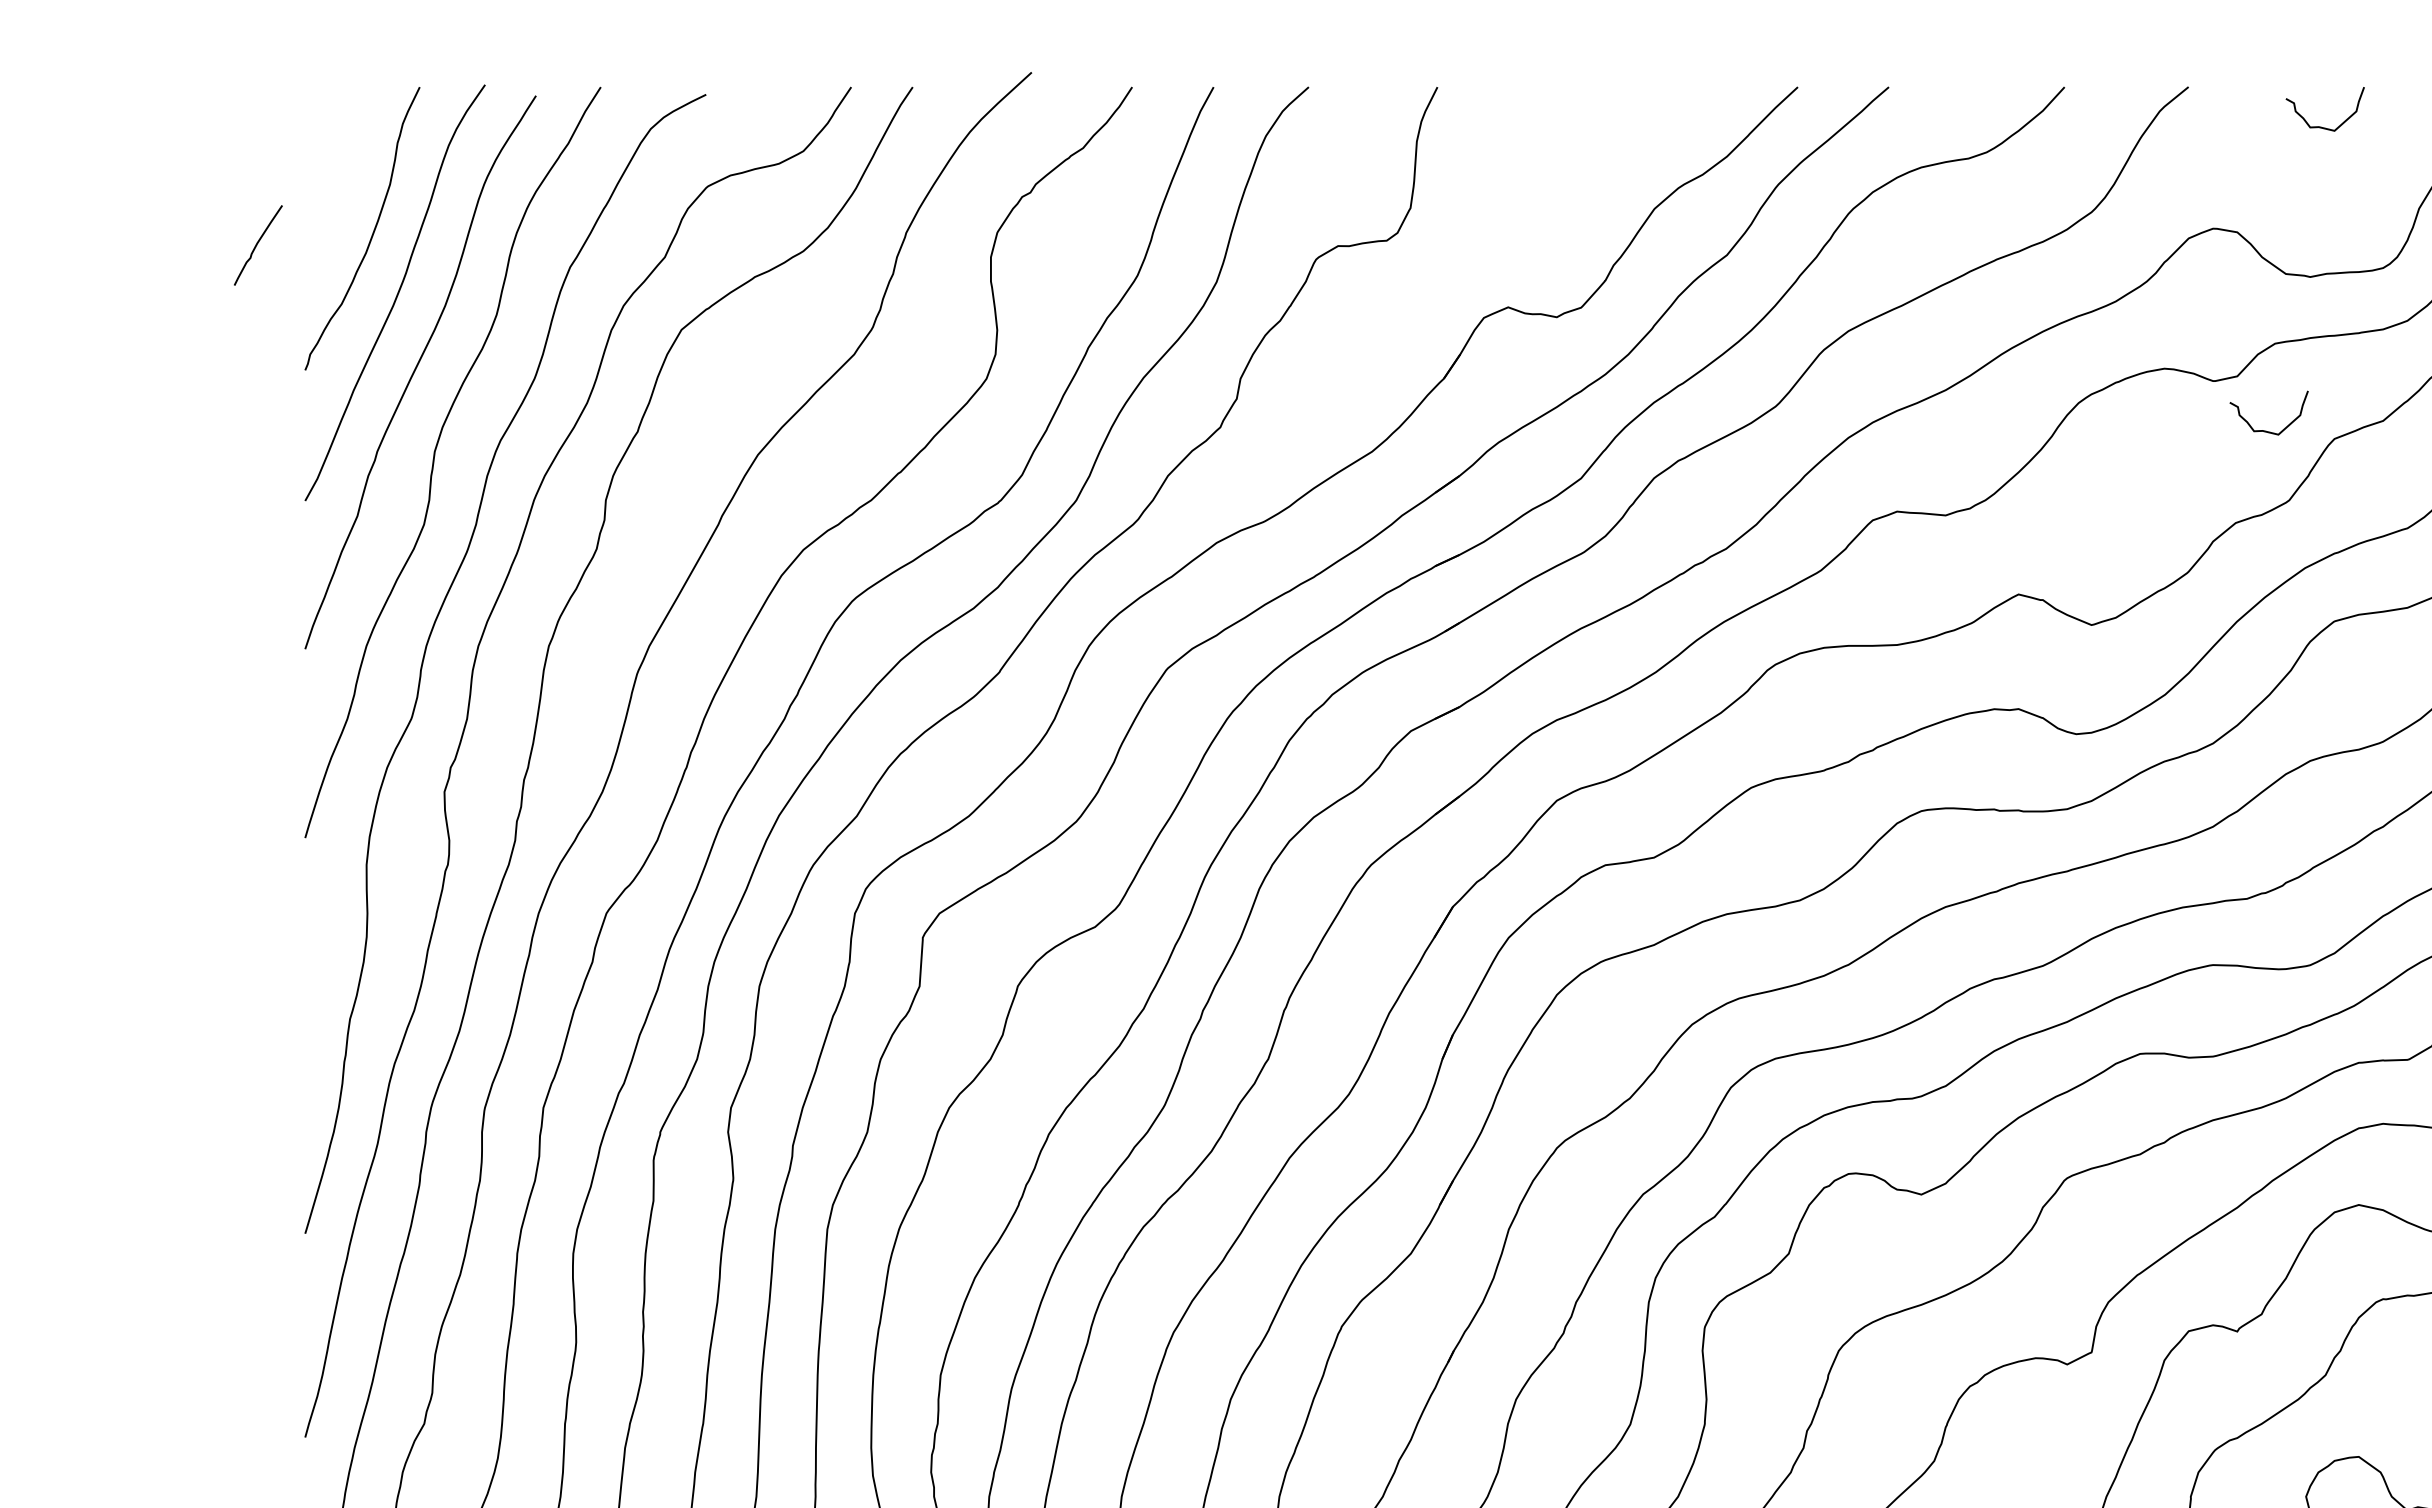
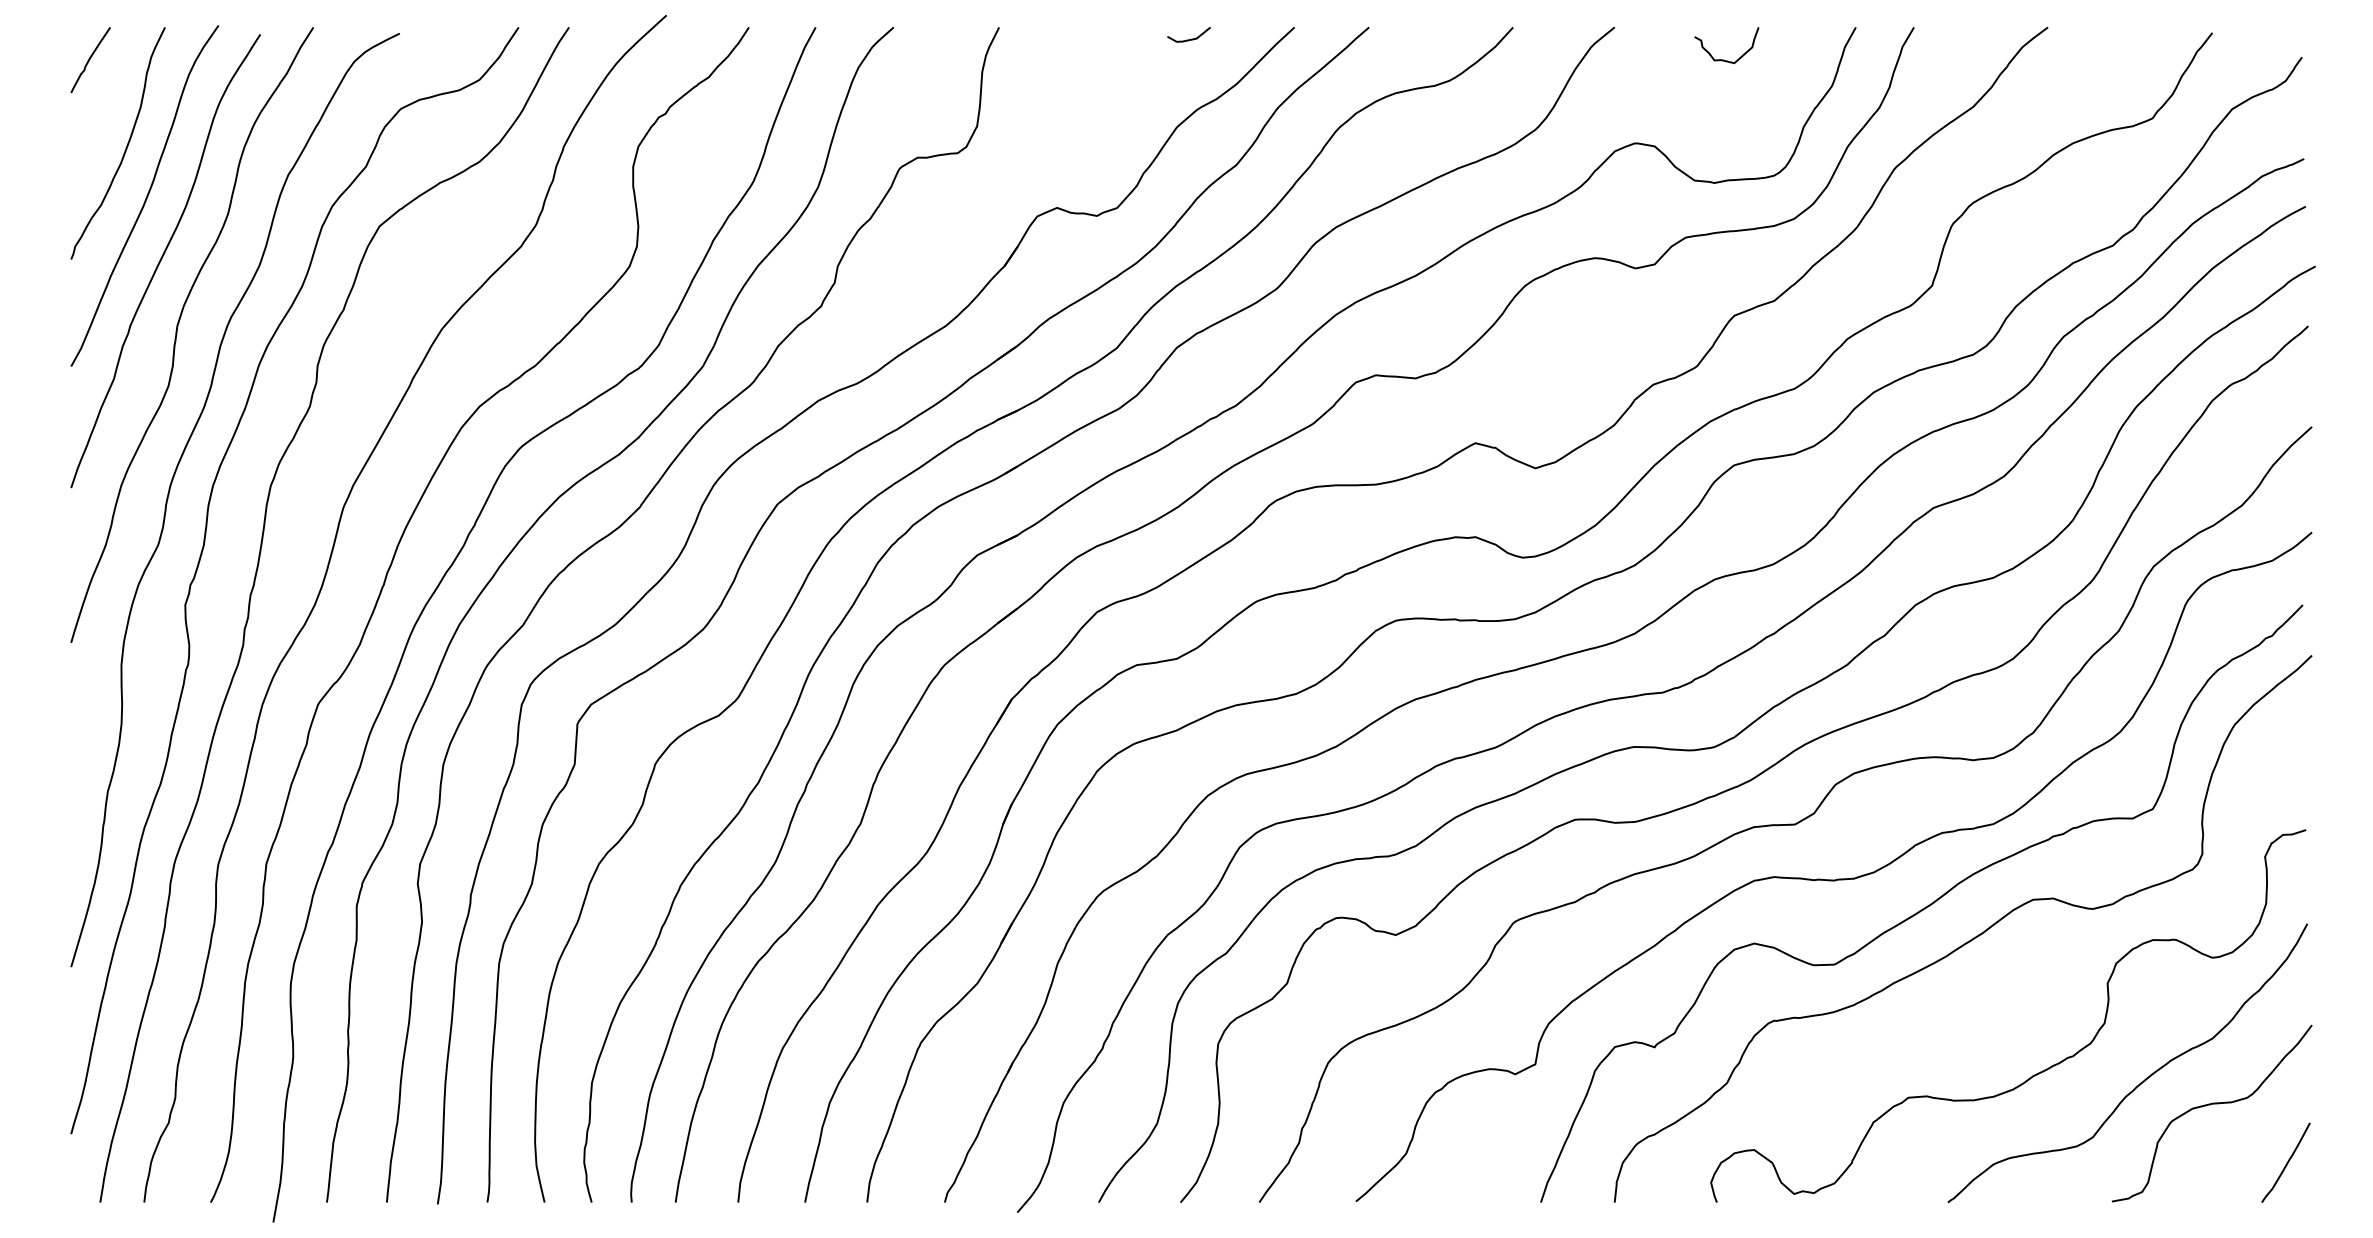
line: (1672, 100) -> (1191, 38), added
curve: (258, 244) -> (90, 59), moved
curve: (2266, 430) -> (1678, 308), removed

